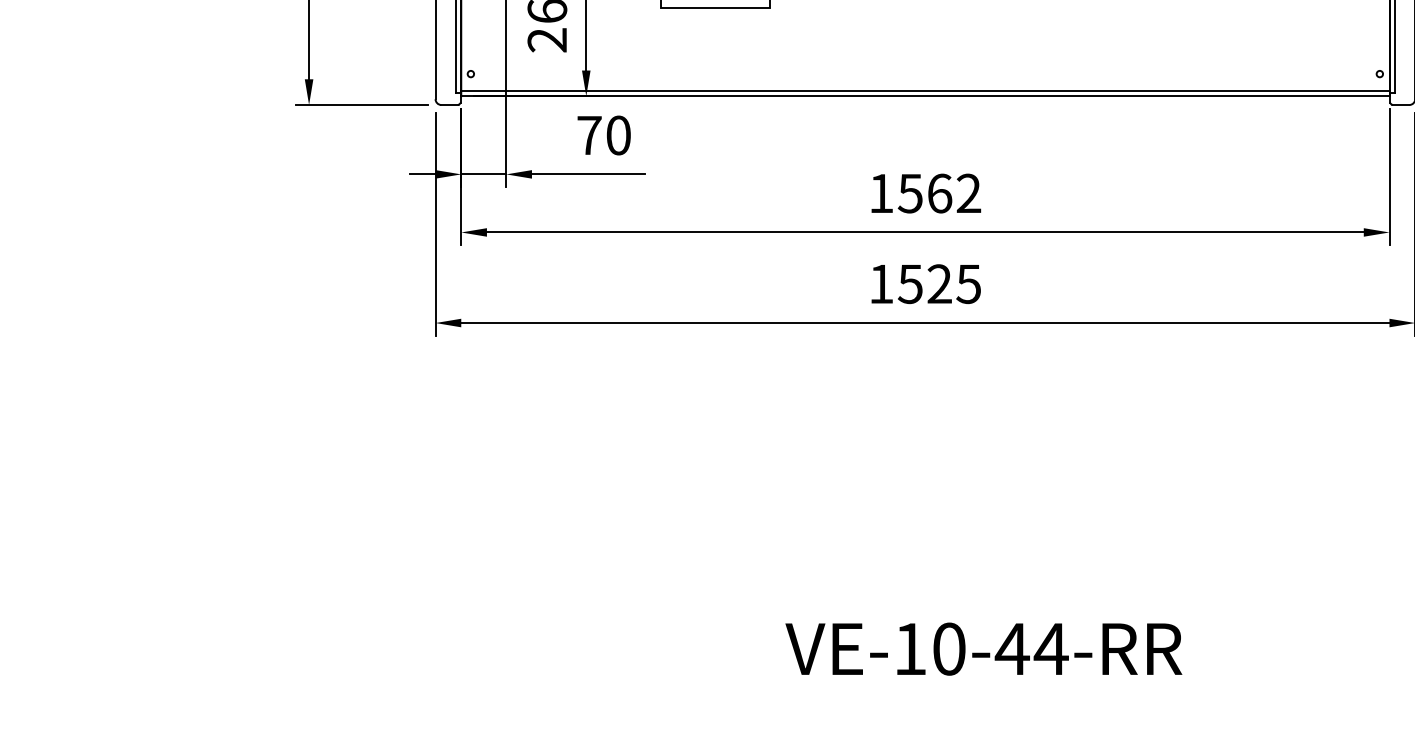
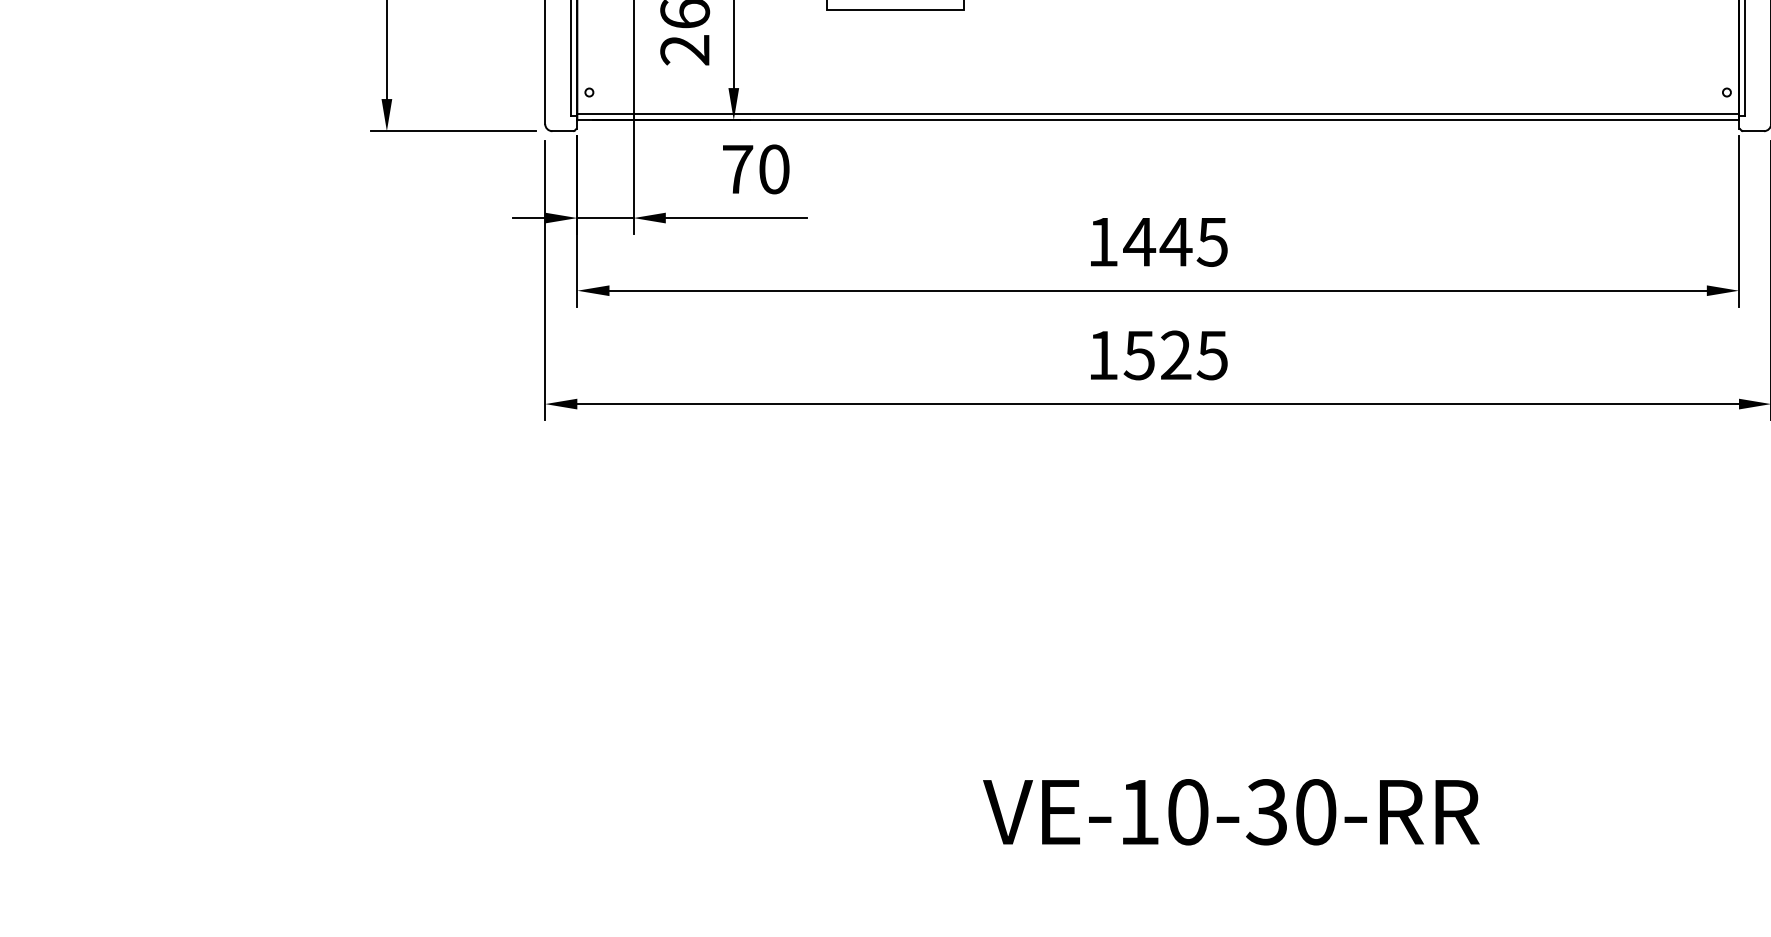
text: (939, 193) -> (1175, 241), 1562 -> 1445
text: (1031, 648) -> (1290, 811), VE-10-44-RR -> VE-10-30-RR

